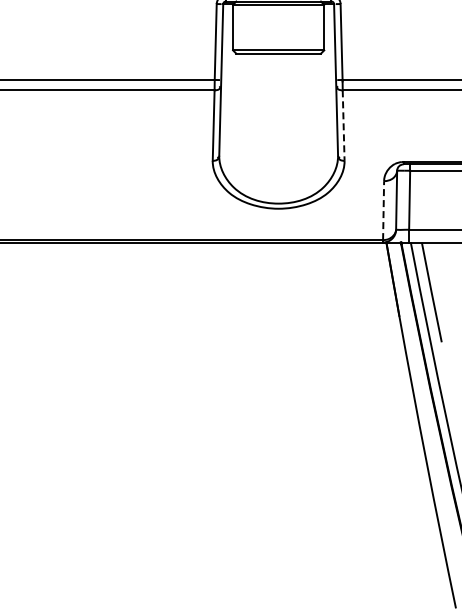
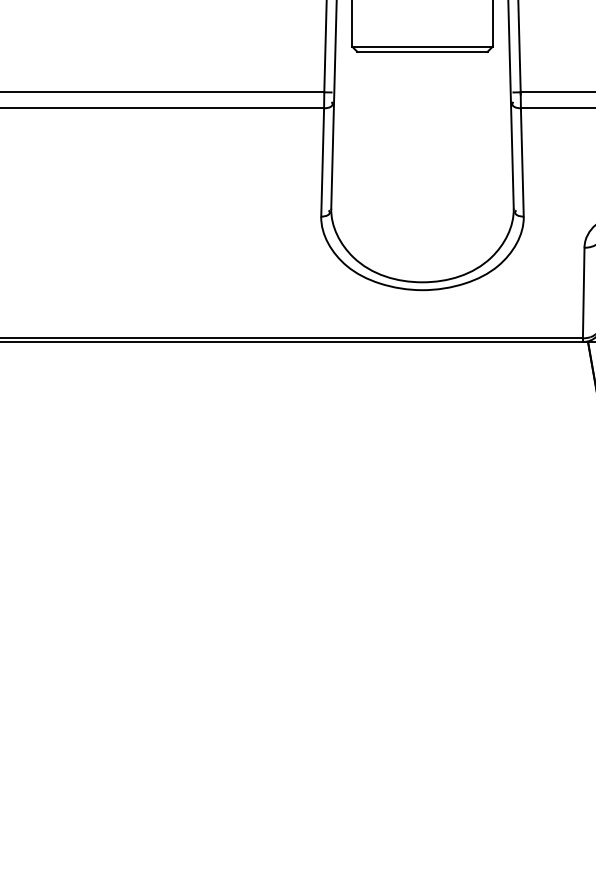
line: (343, 126) -> (522, 163), dashed -> solid
line: (383, 210) -> (583, 292), dashed -> solid

